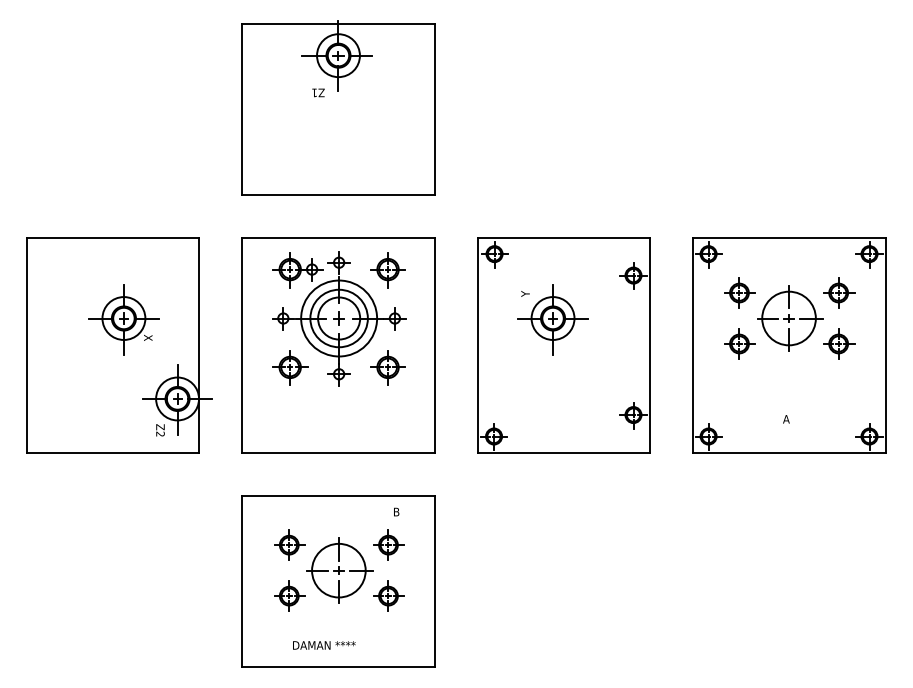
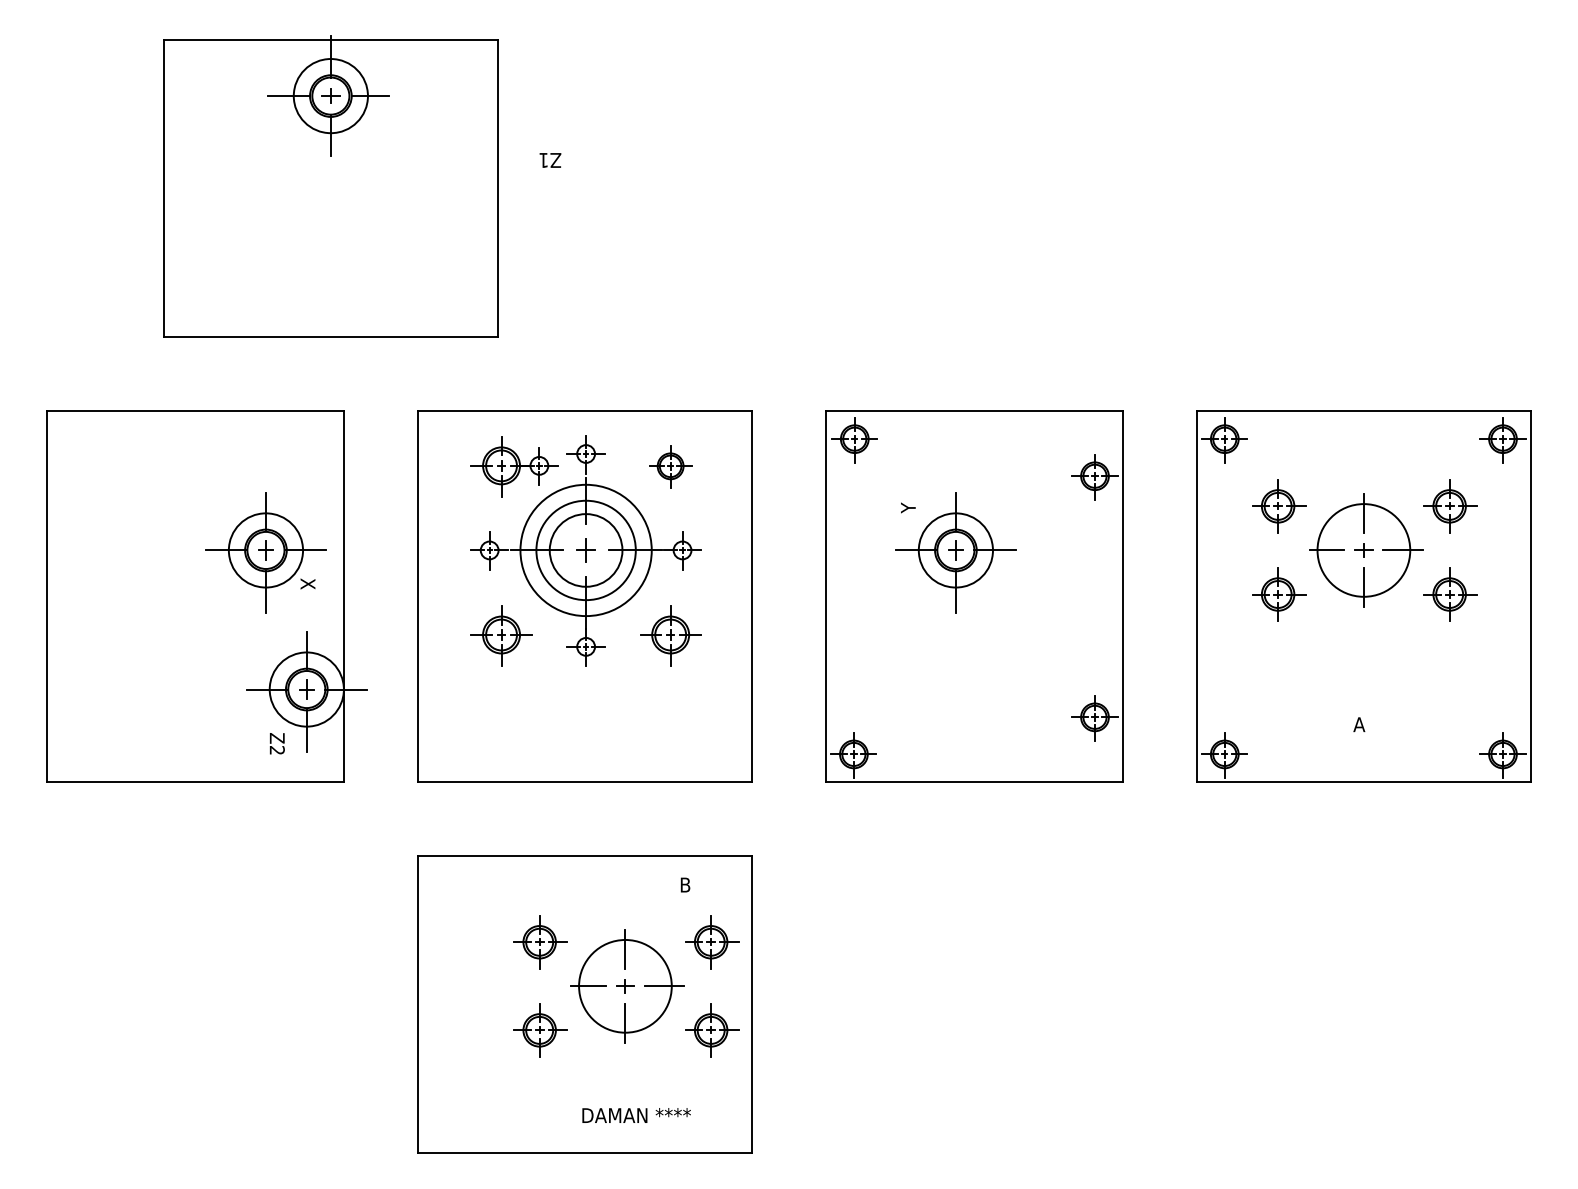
part: (338, 107) -> (330, 185), moved
part: (387, 270) -> (669, 467), size x0.7
part: (123, 319) -> (265, 552), moved
part: (339, 570) -> (626, 986), moved
text: (324, 645) -> (636, 1115), moved

